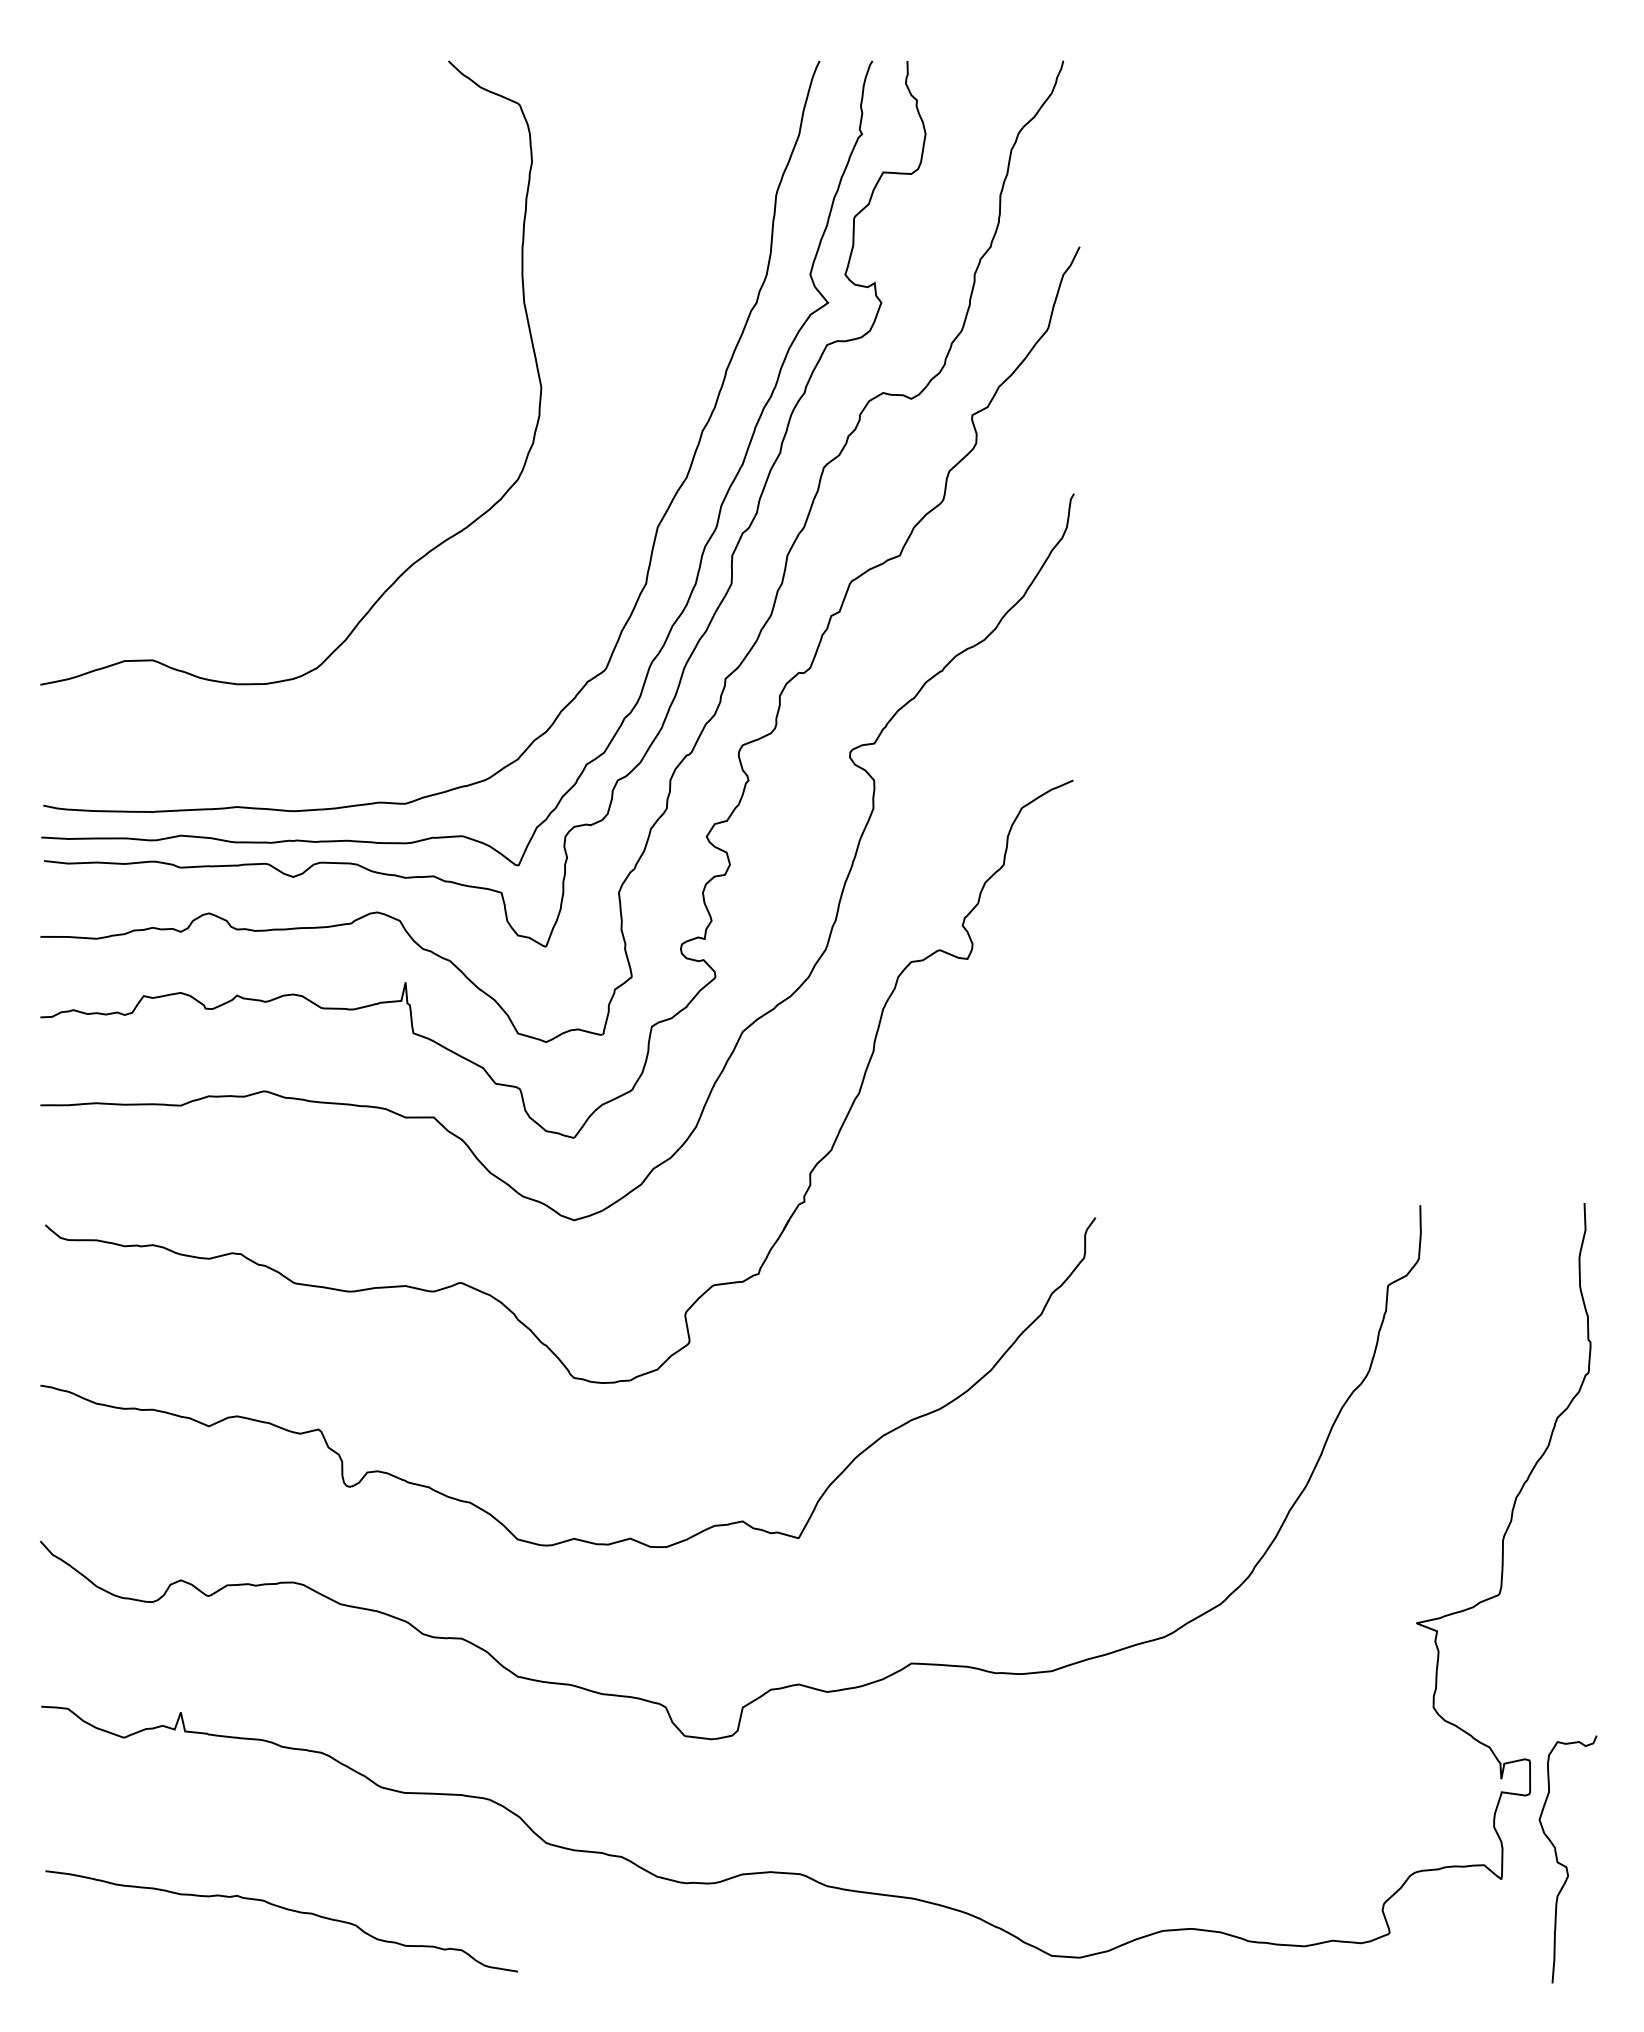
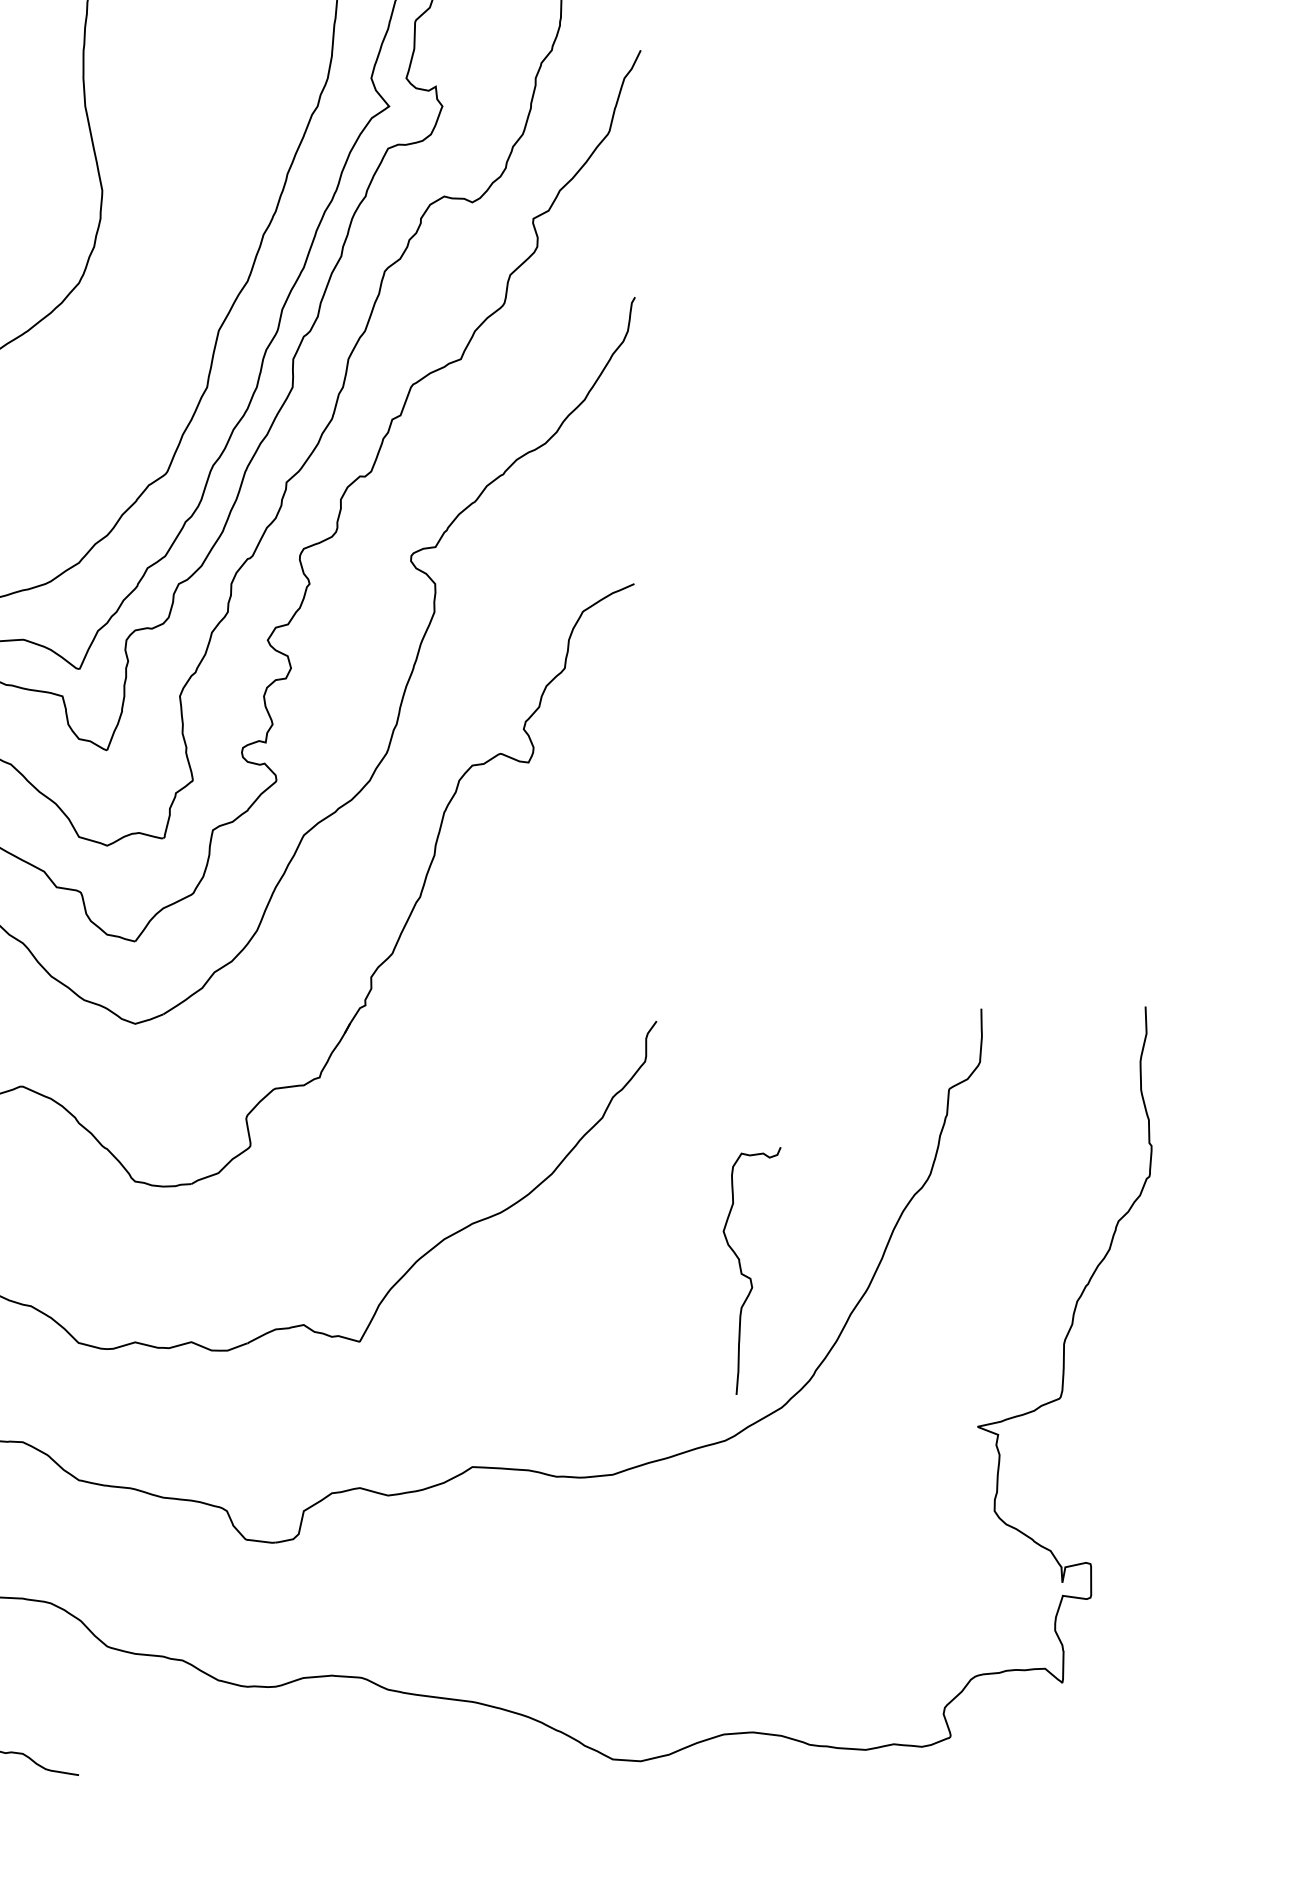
curve: (1565, 1865) -> (749, 1277), moved

